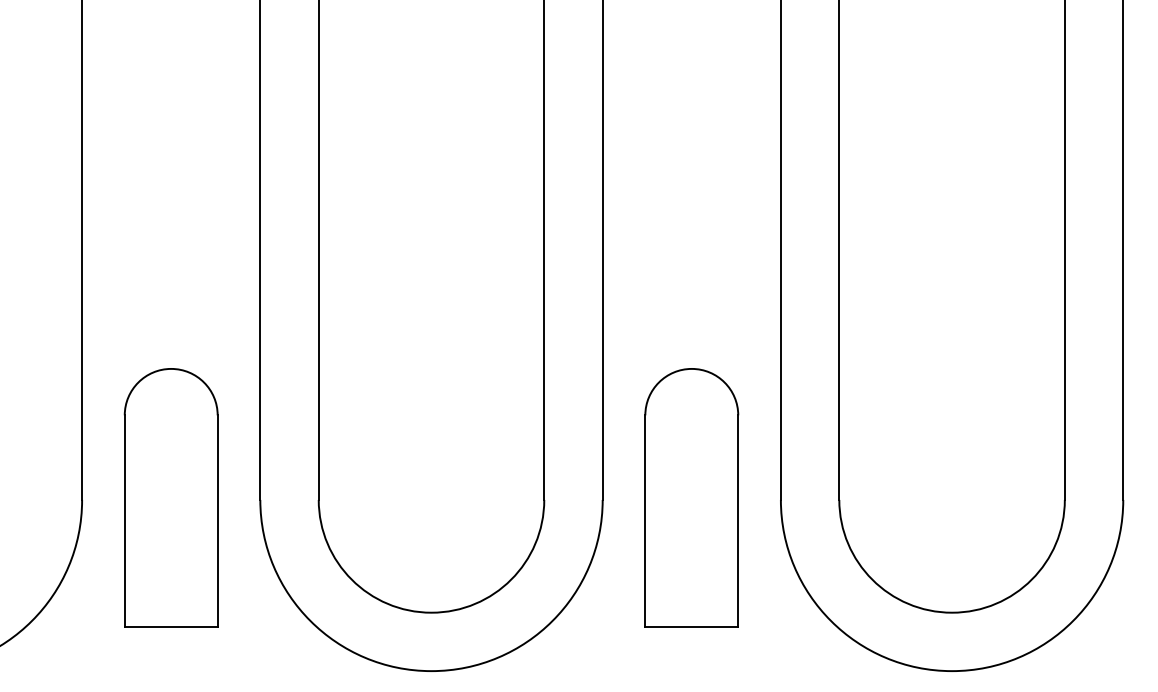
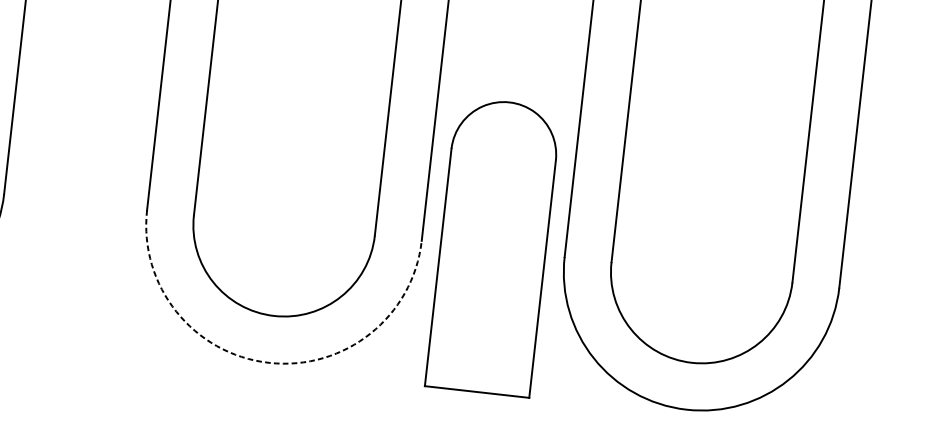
part: (170, 497) -> (75, 200), removed
part: (691, 497) -> (493, 246), size x1.4
arc: (431, 671) -> (268, 363), solid -> dashed

